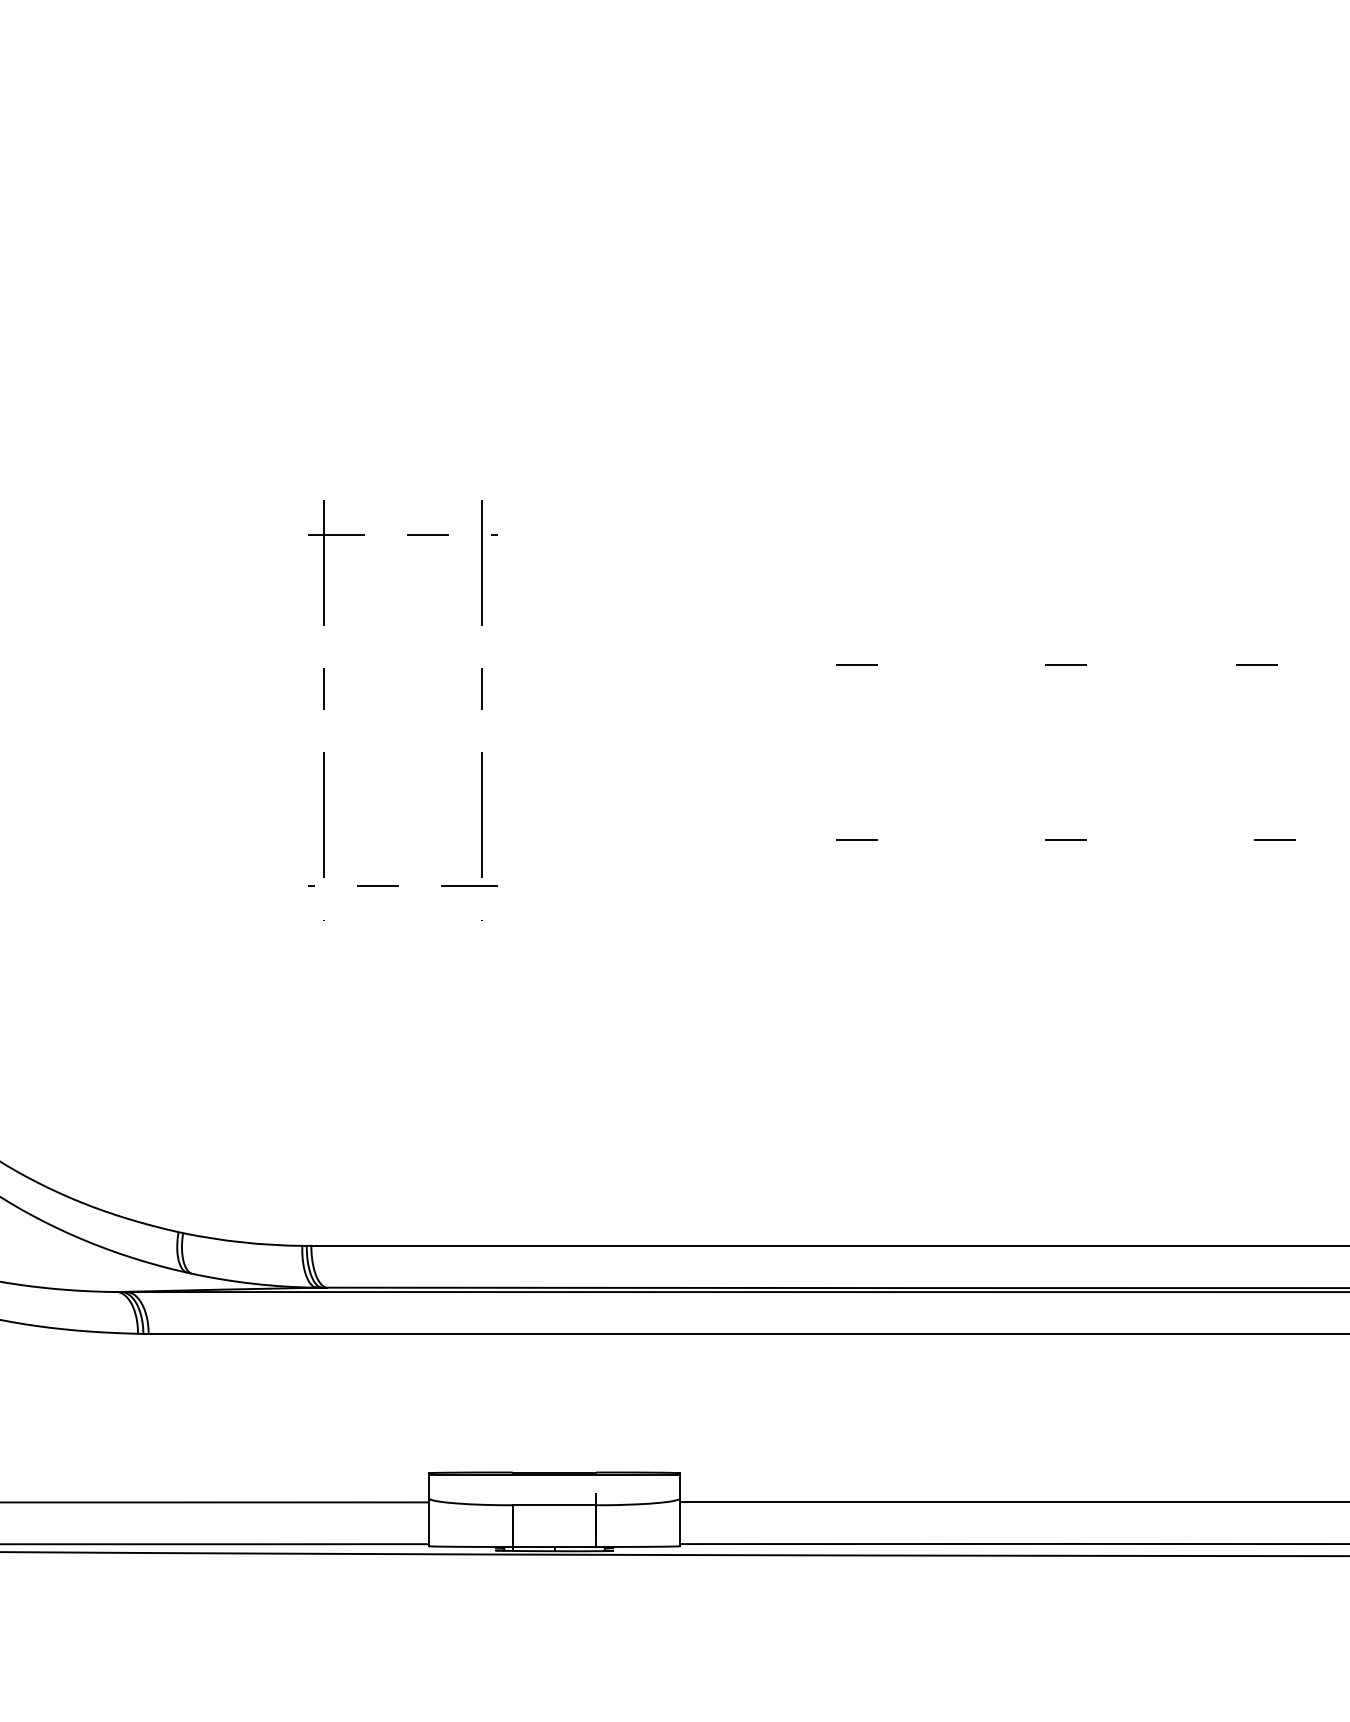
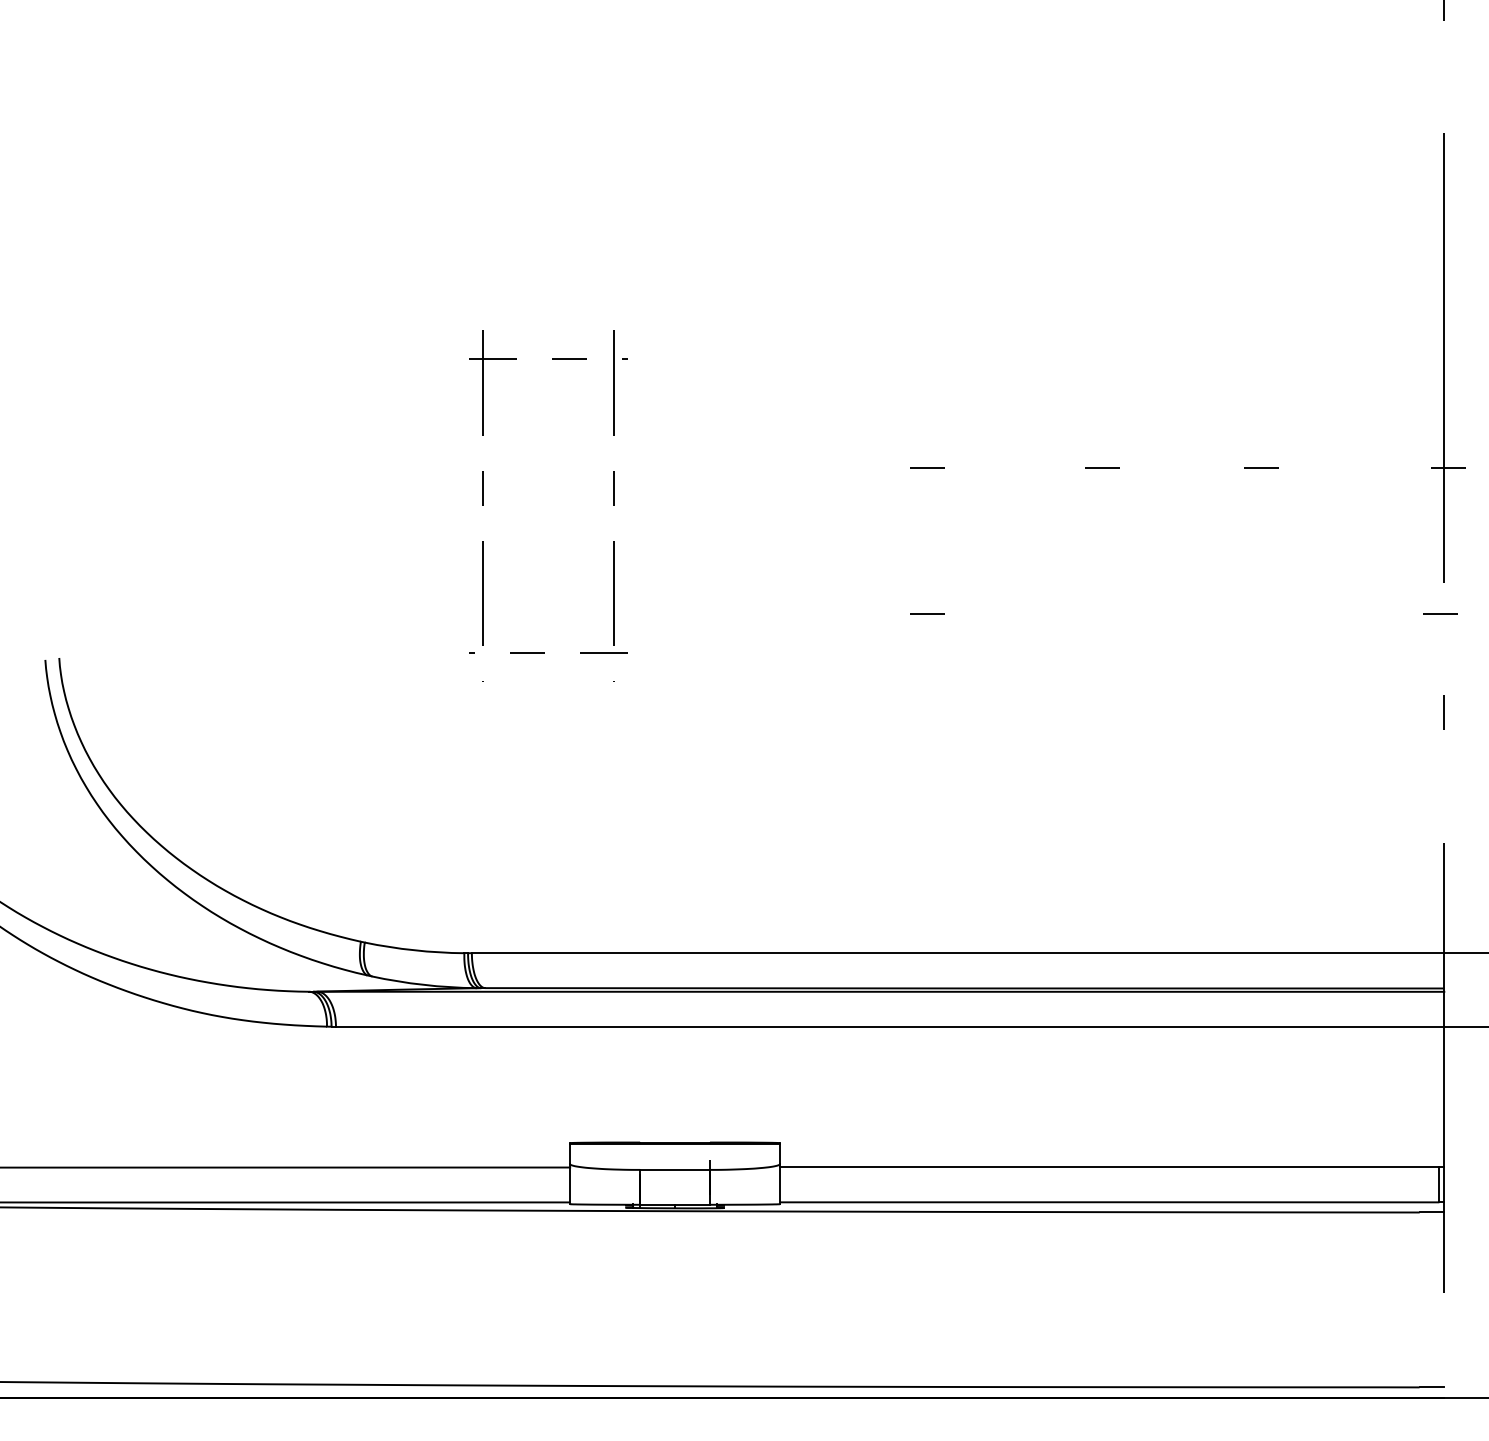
line: (1066, 839) -> (1102, 613), removed
line: (1275, 839) -> (1277, 613), removed

